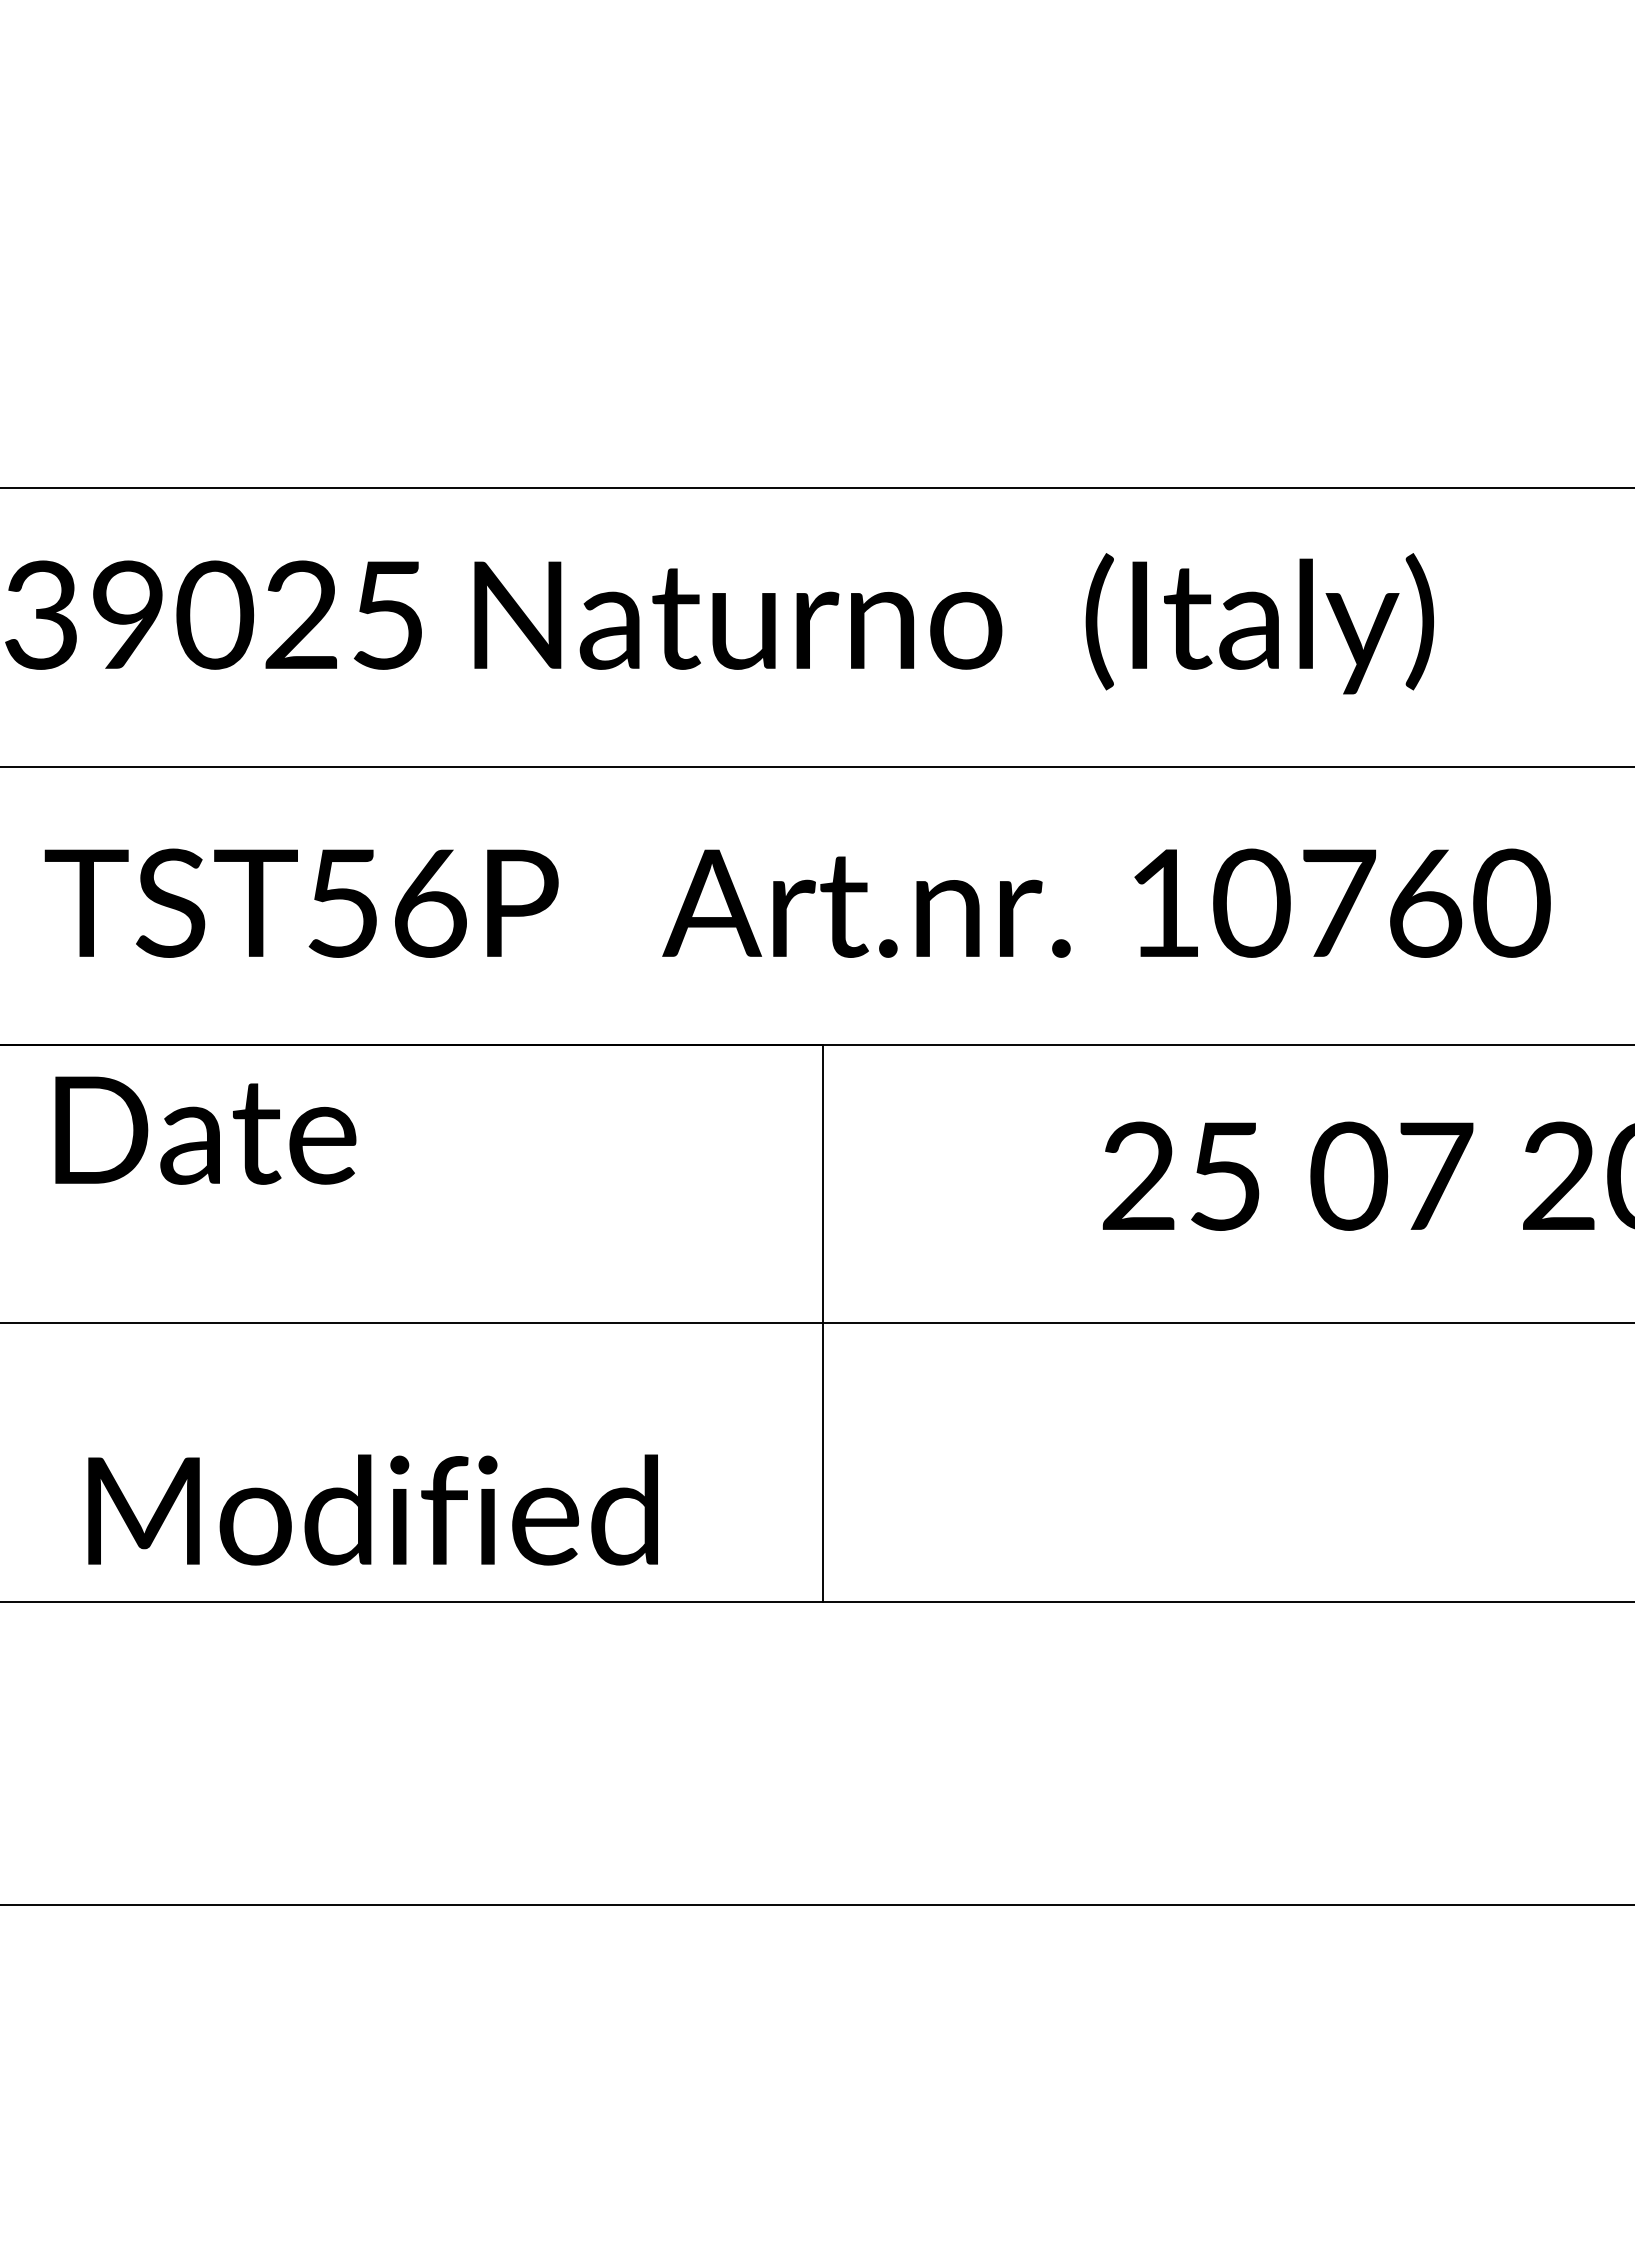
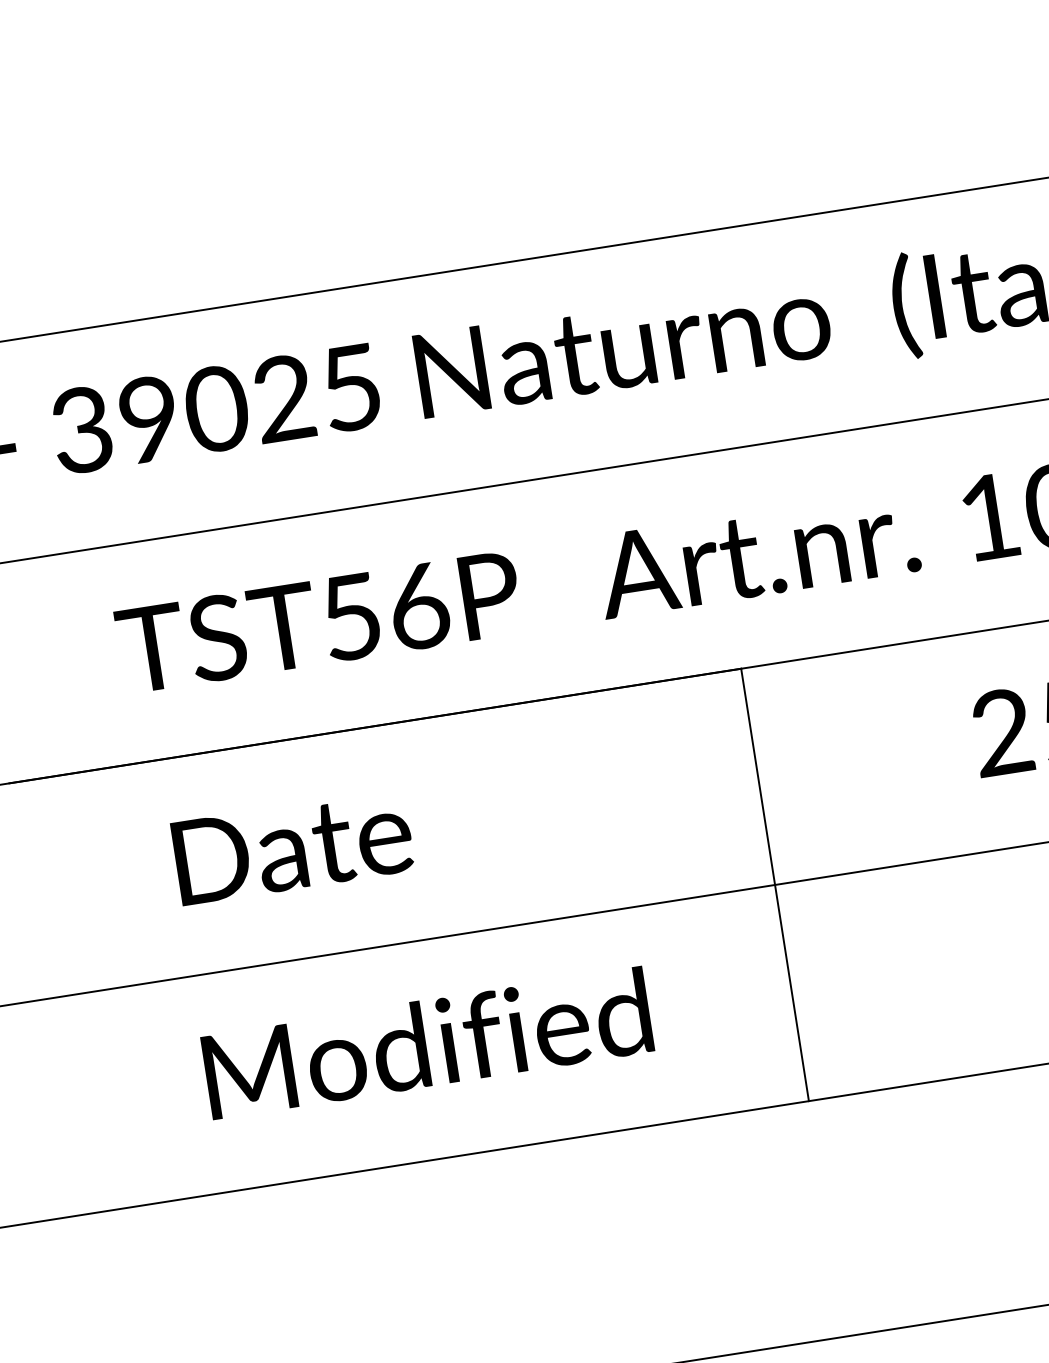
text: (205, 1130) -> (292, 846), moved
text: (372, 1509) -> (426, 1043), moved

